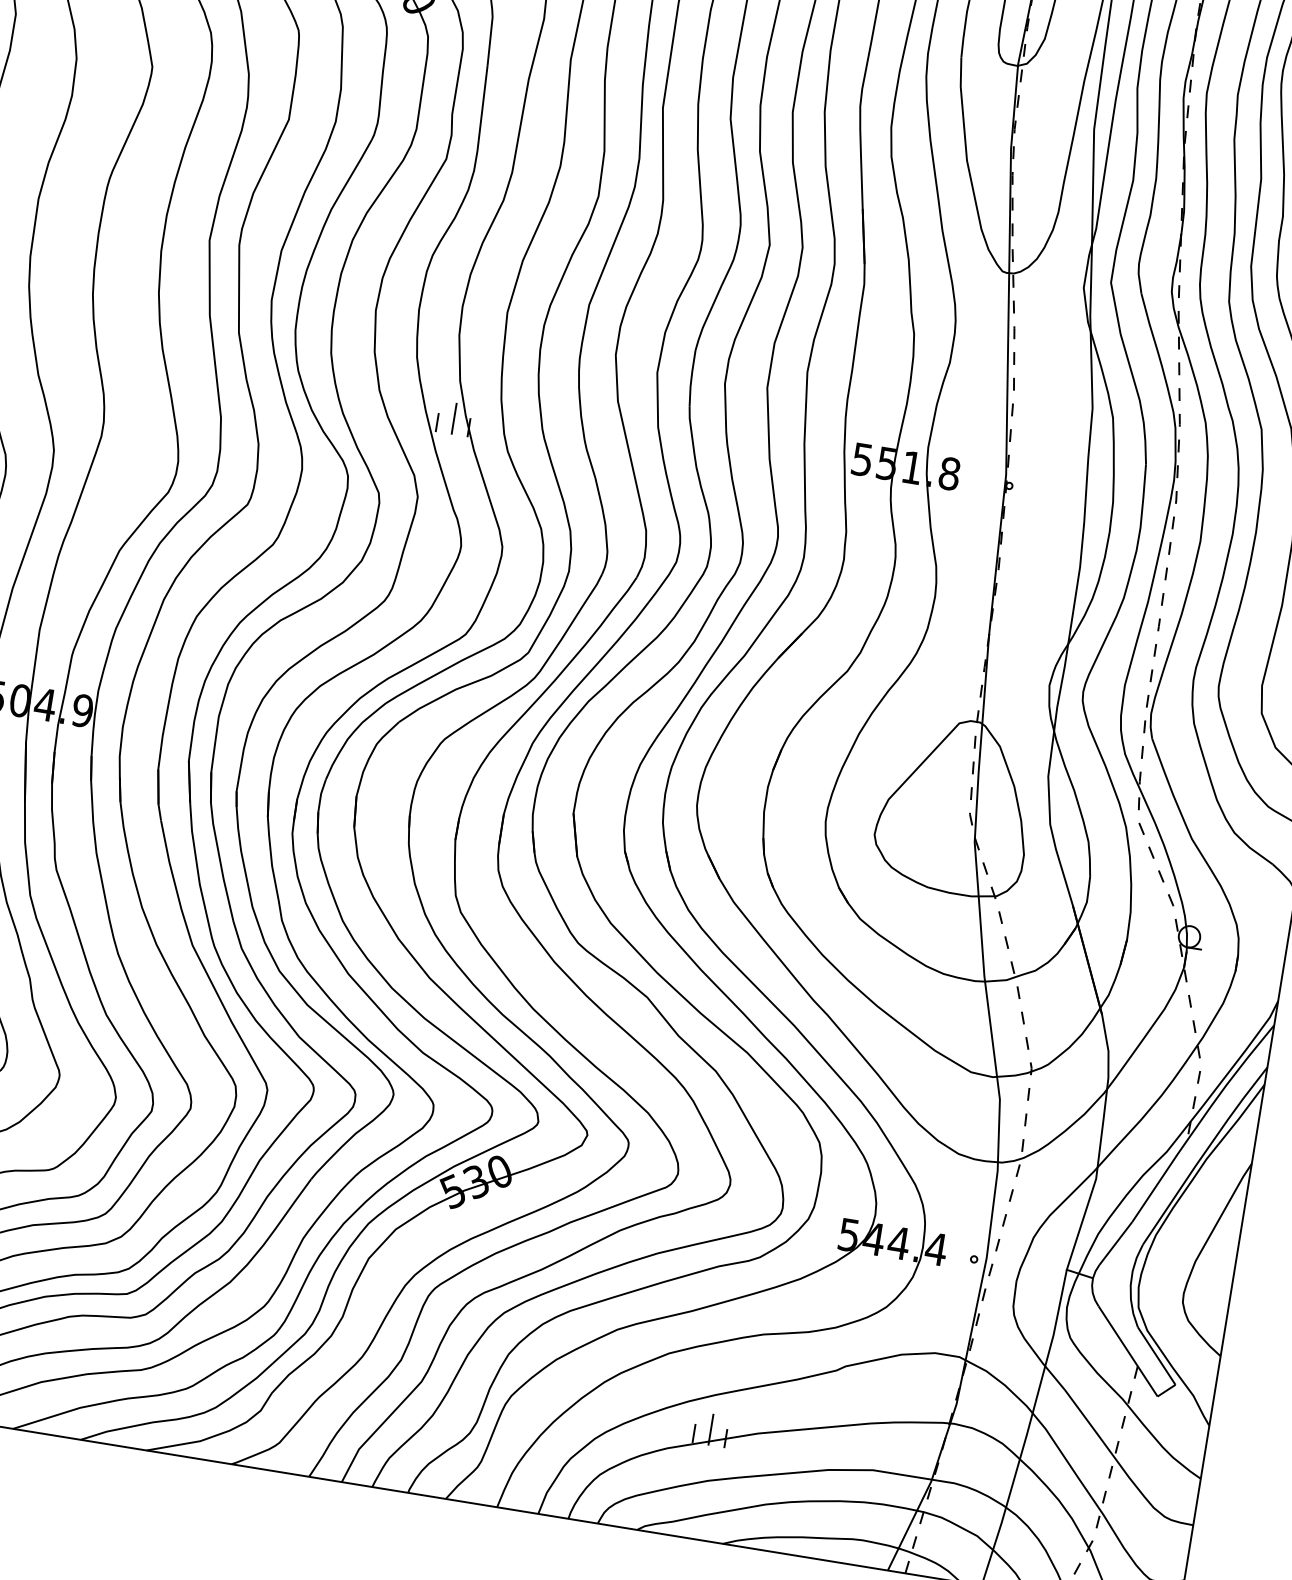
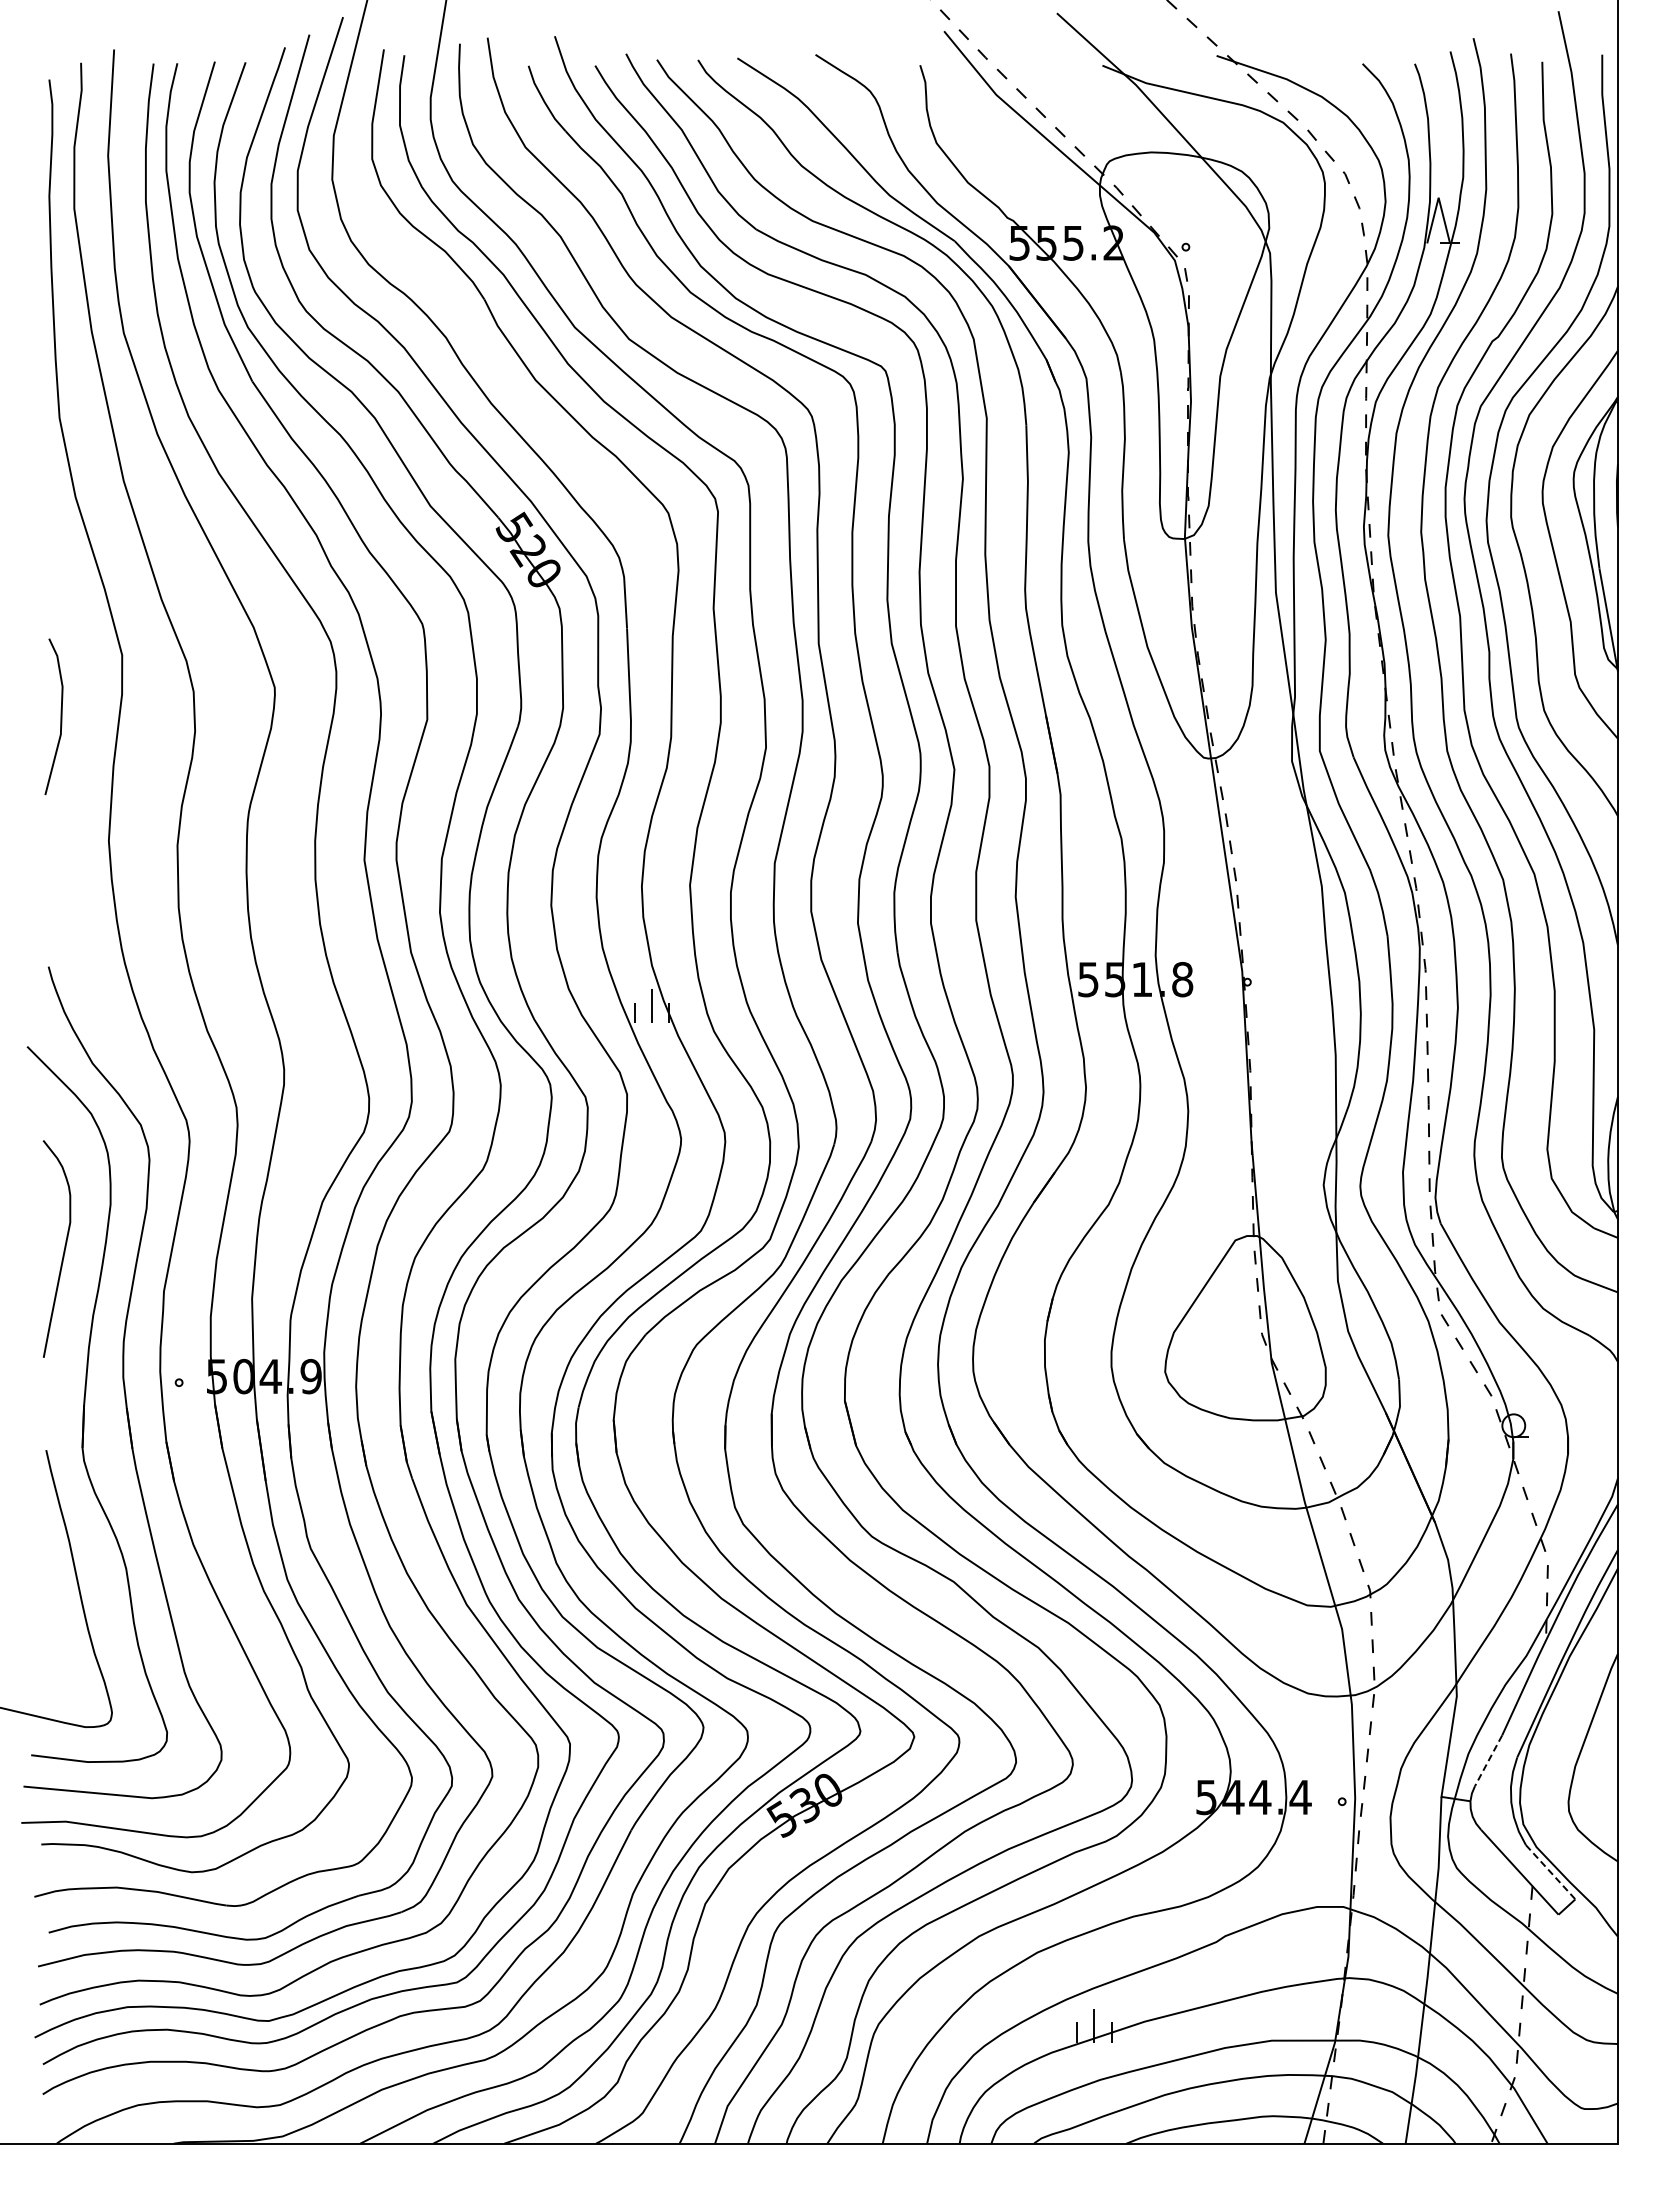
line: (1115, 1243) -> (1488, 1760), solid -> dashed
line: (1156, 1356) -> (1550, 1872), solid -> dashed

